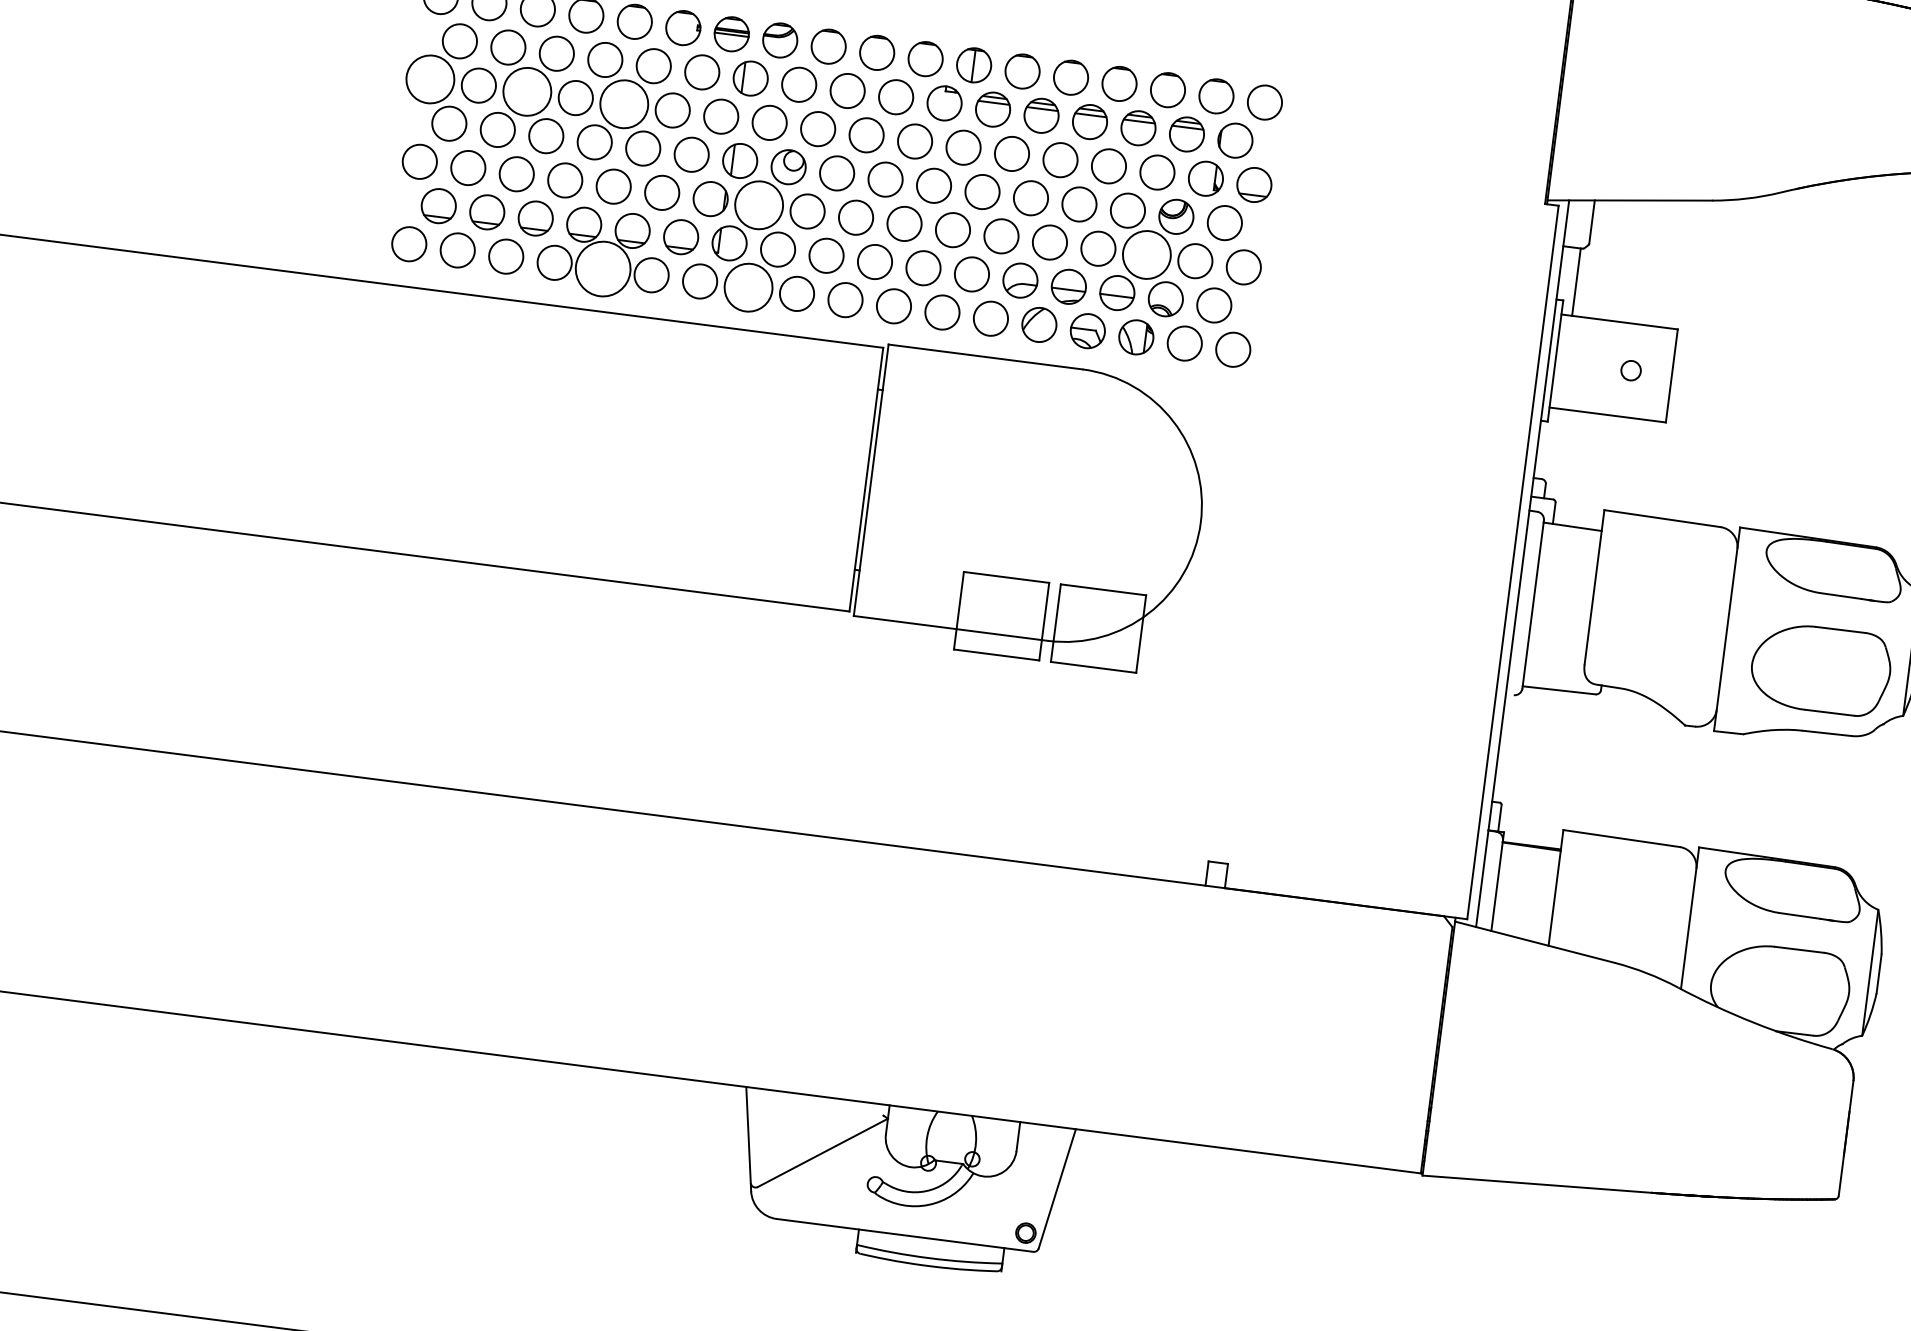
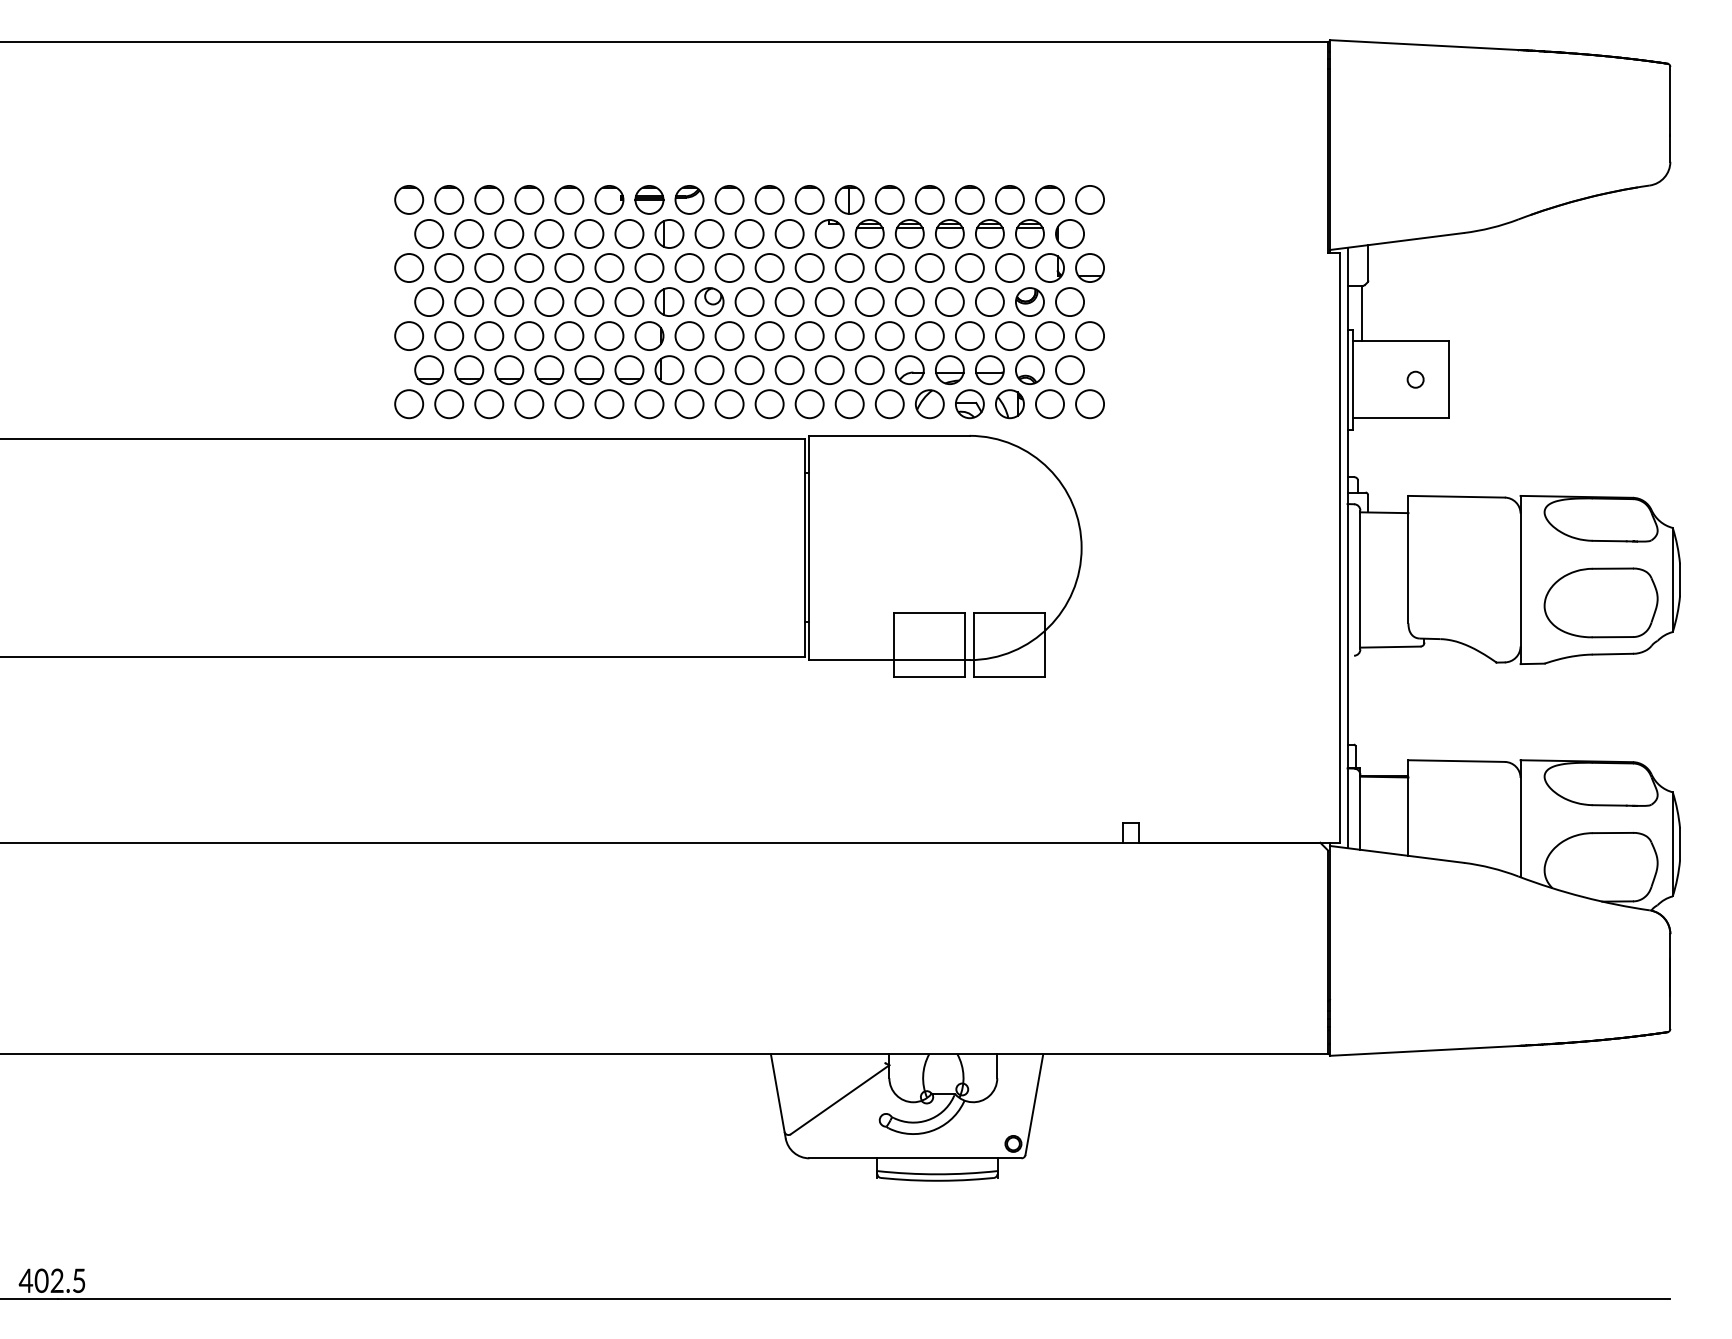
circle: (430, 80) -> (409, 268), size x0.71
circle: (527, 92) -> (489, 268), size x0.71
circle: (624, 104) -> (569, 268), size x0.71
circle: (759, 205) -> (689, 336), size x0.71
circle: (1146, 255) -> (1009, 336), size x0.71
circle: (603, 269) -> (569, 404), size x0.62
circle: (748, 288) -> (689, 404), size x0.71

